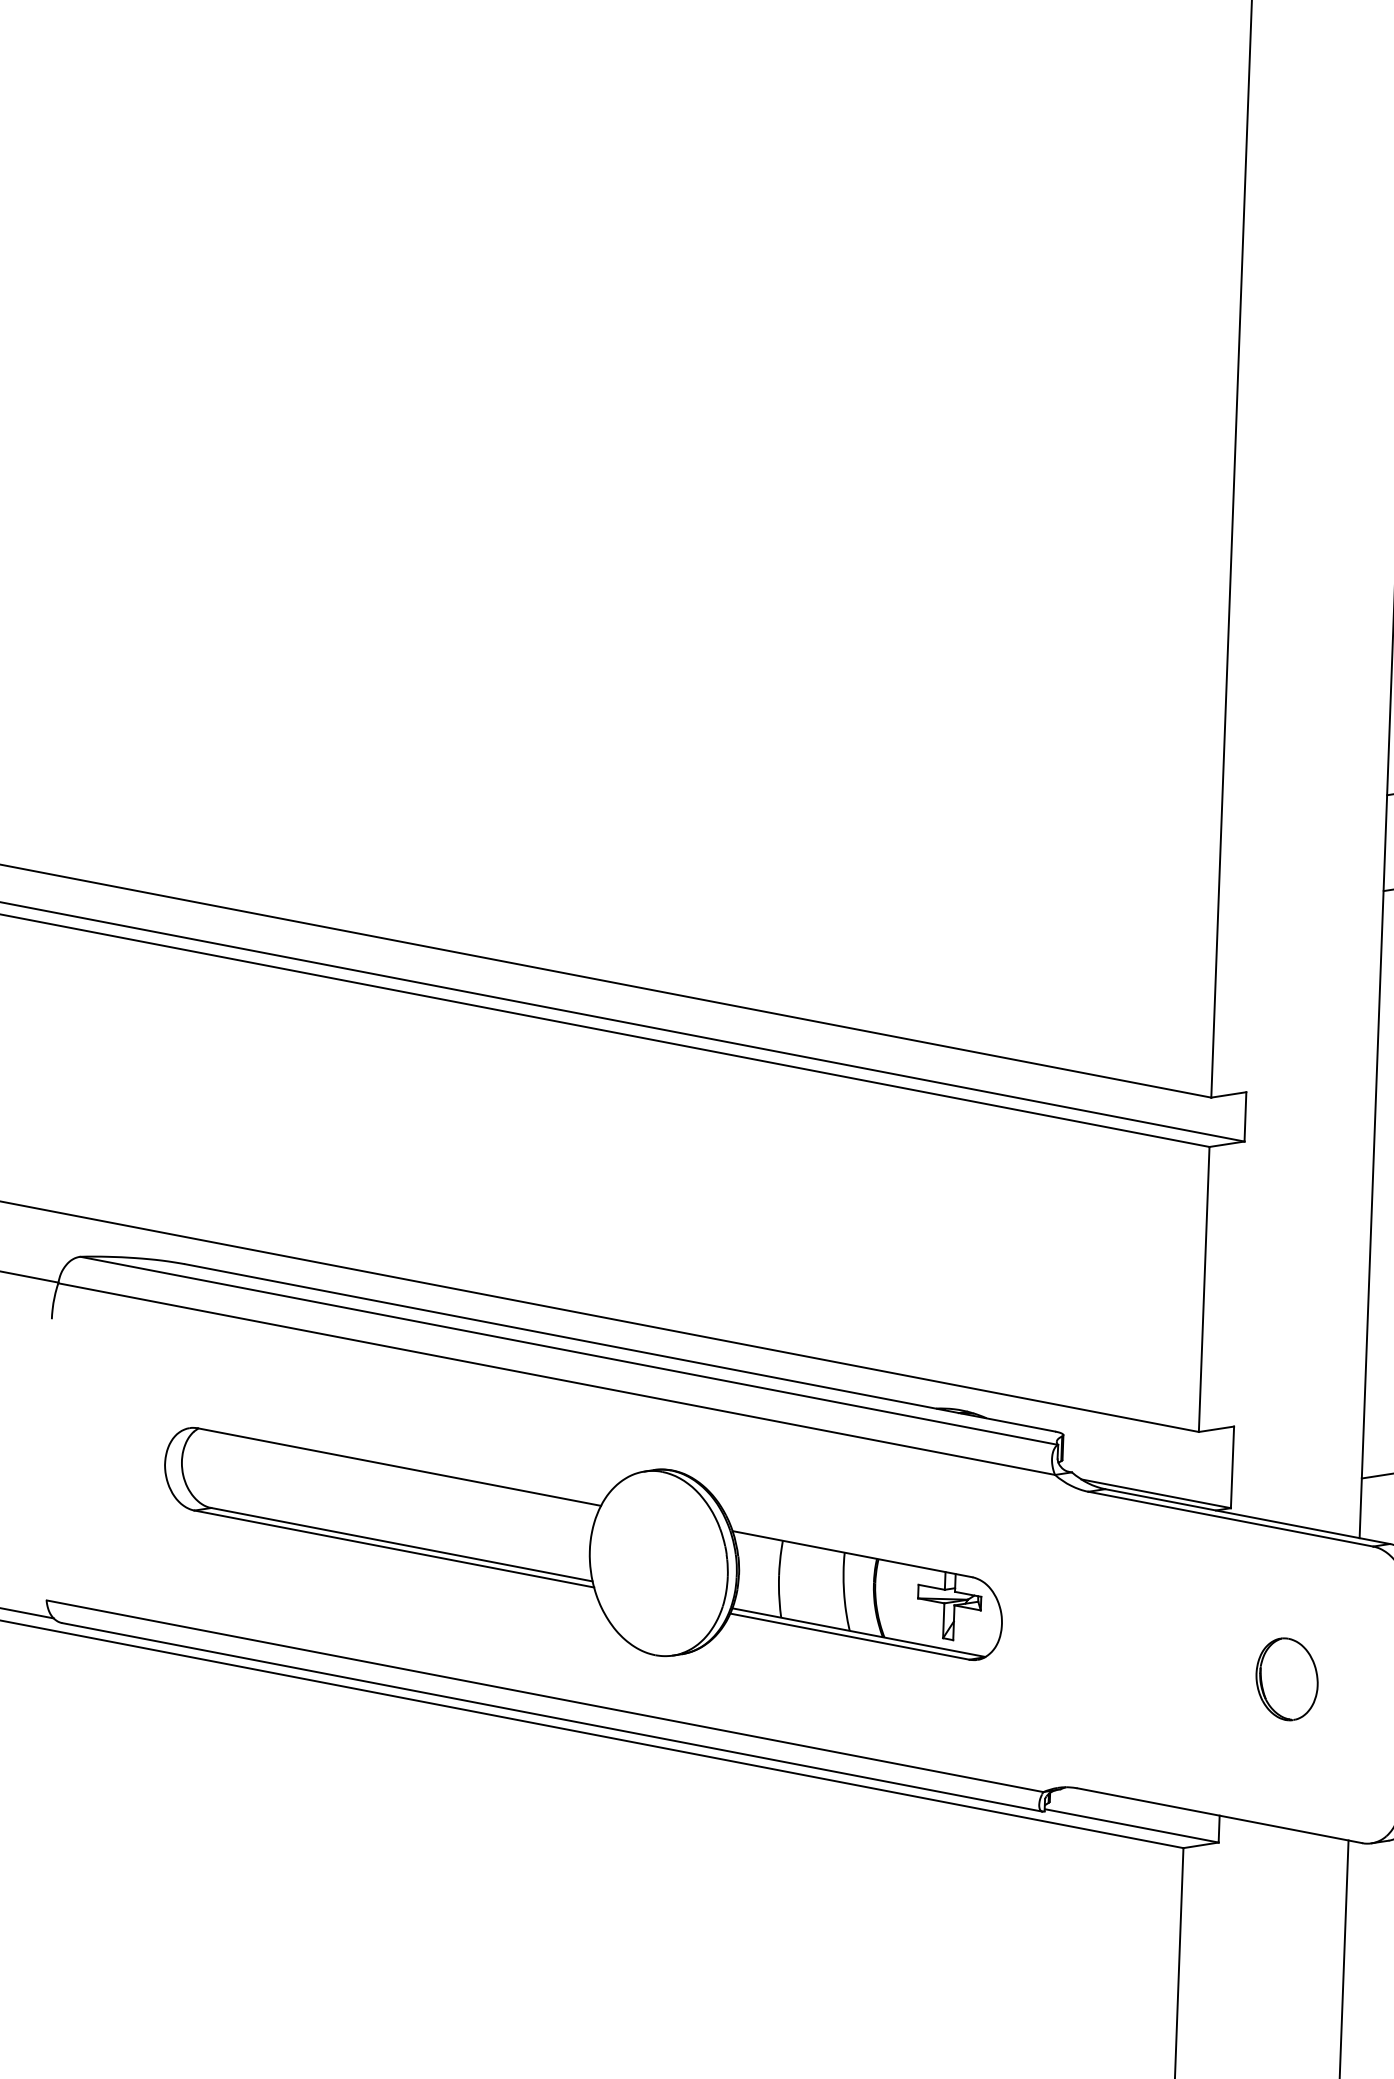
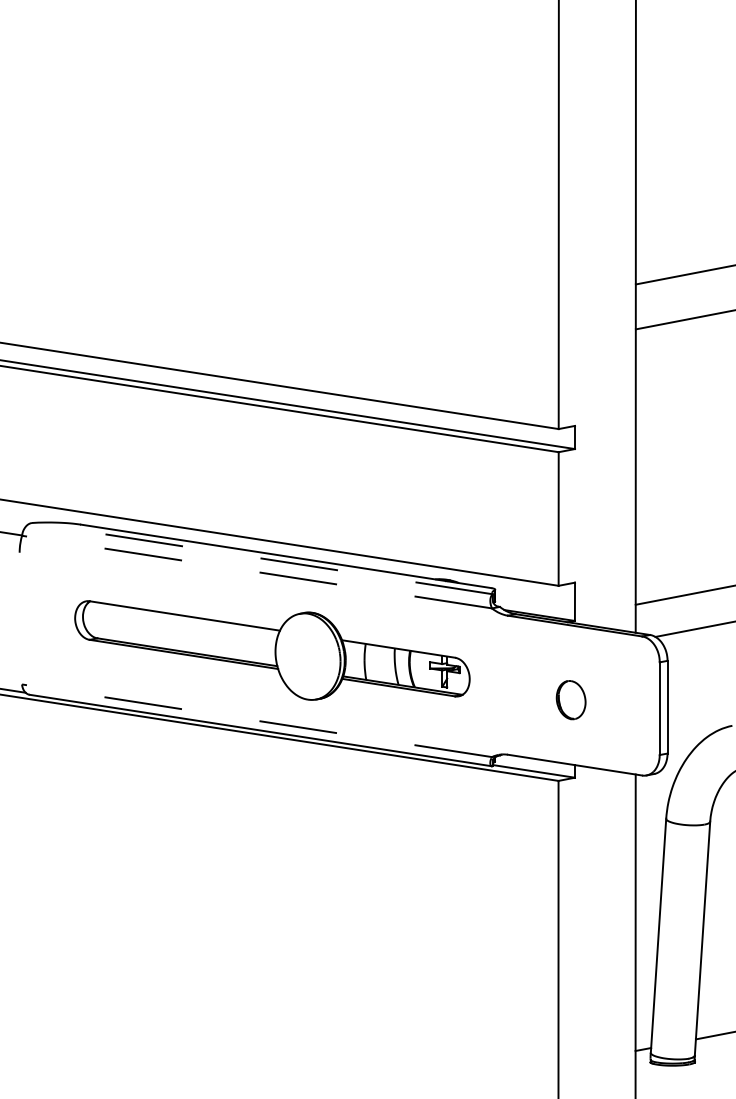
line: (567, 1350) -> (261, 558), solid -> dashed
line: (557, 1380) -> (257, 572), solid -> dashed
part: (1285, 1680) -> (570, 700), moved
line: (546, 1695) -> (257, 720), solid -> dashed

